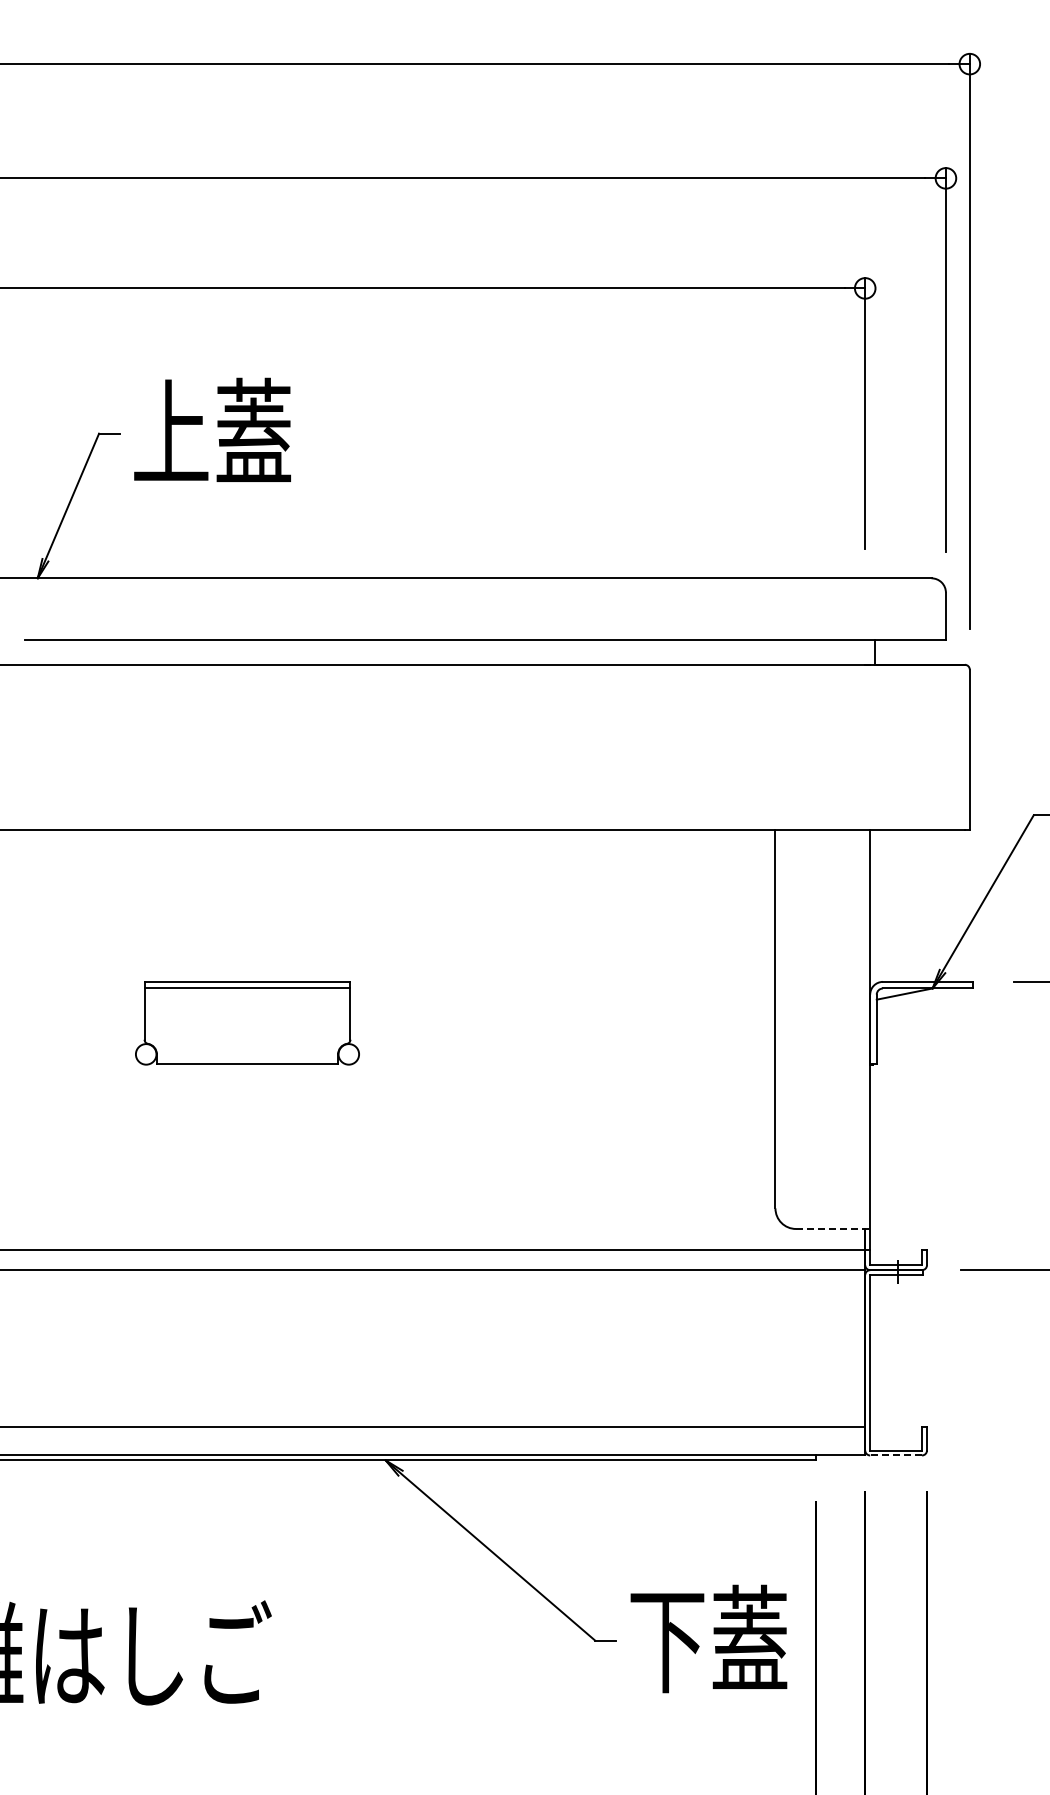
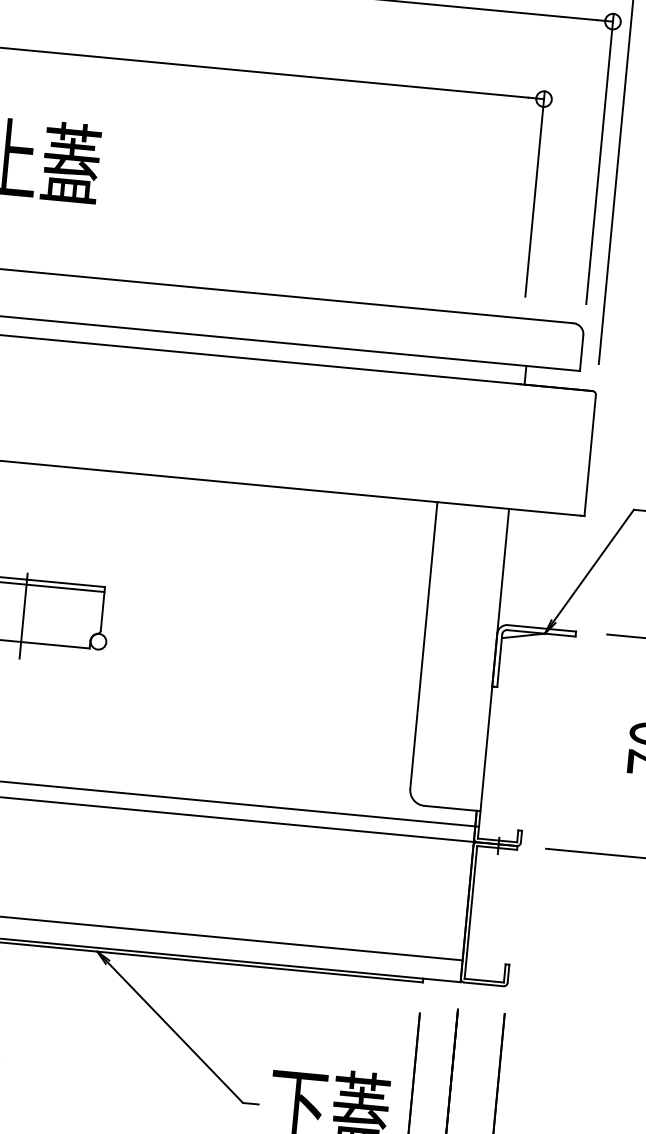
line: (247, 1029) -> (23, 615), added
line: (833, 1228) -> (452, 808), dashed -> solid
line: (896, 1455) -> (484, 984), dashed -> solid

